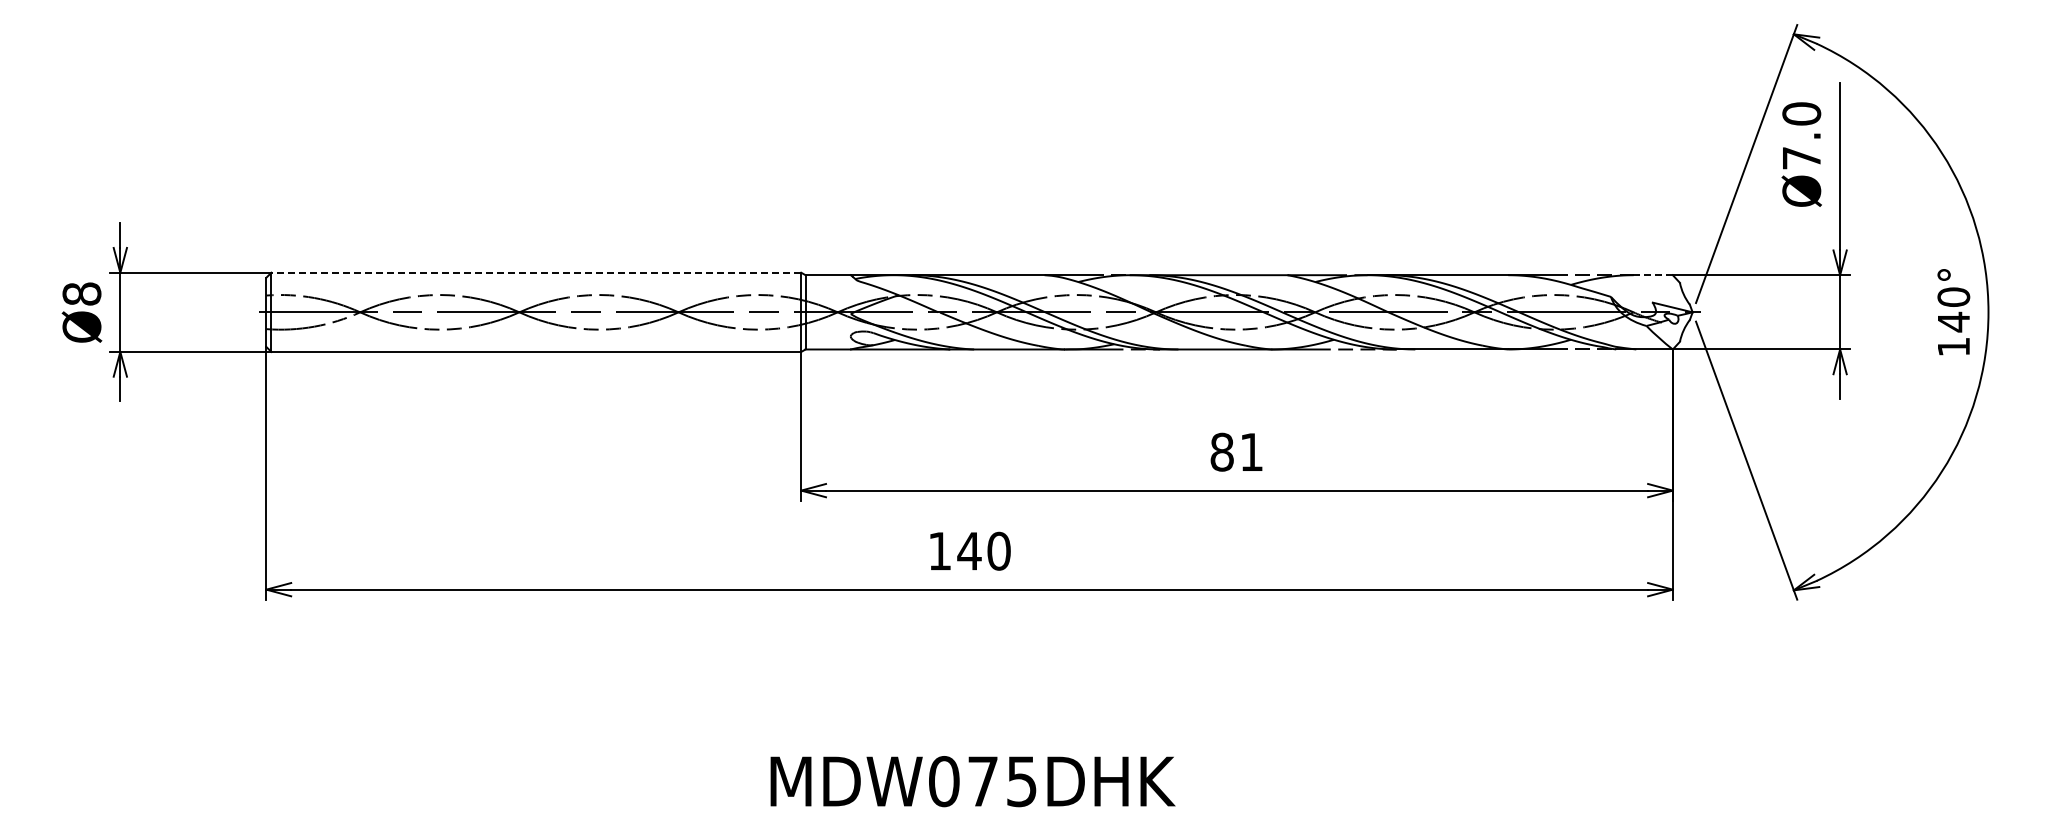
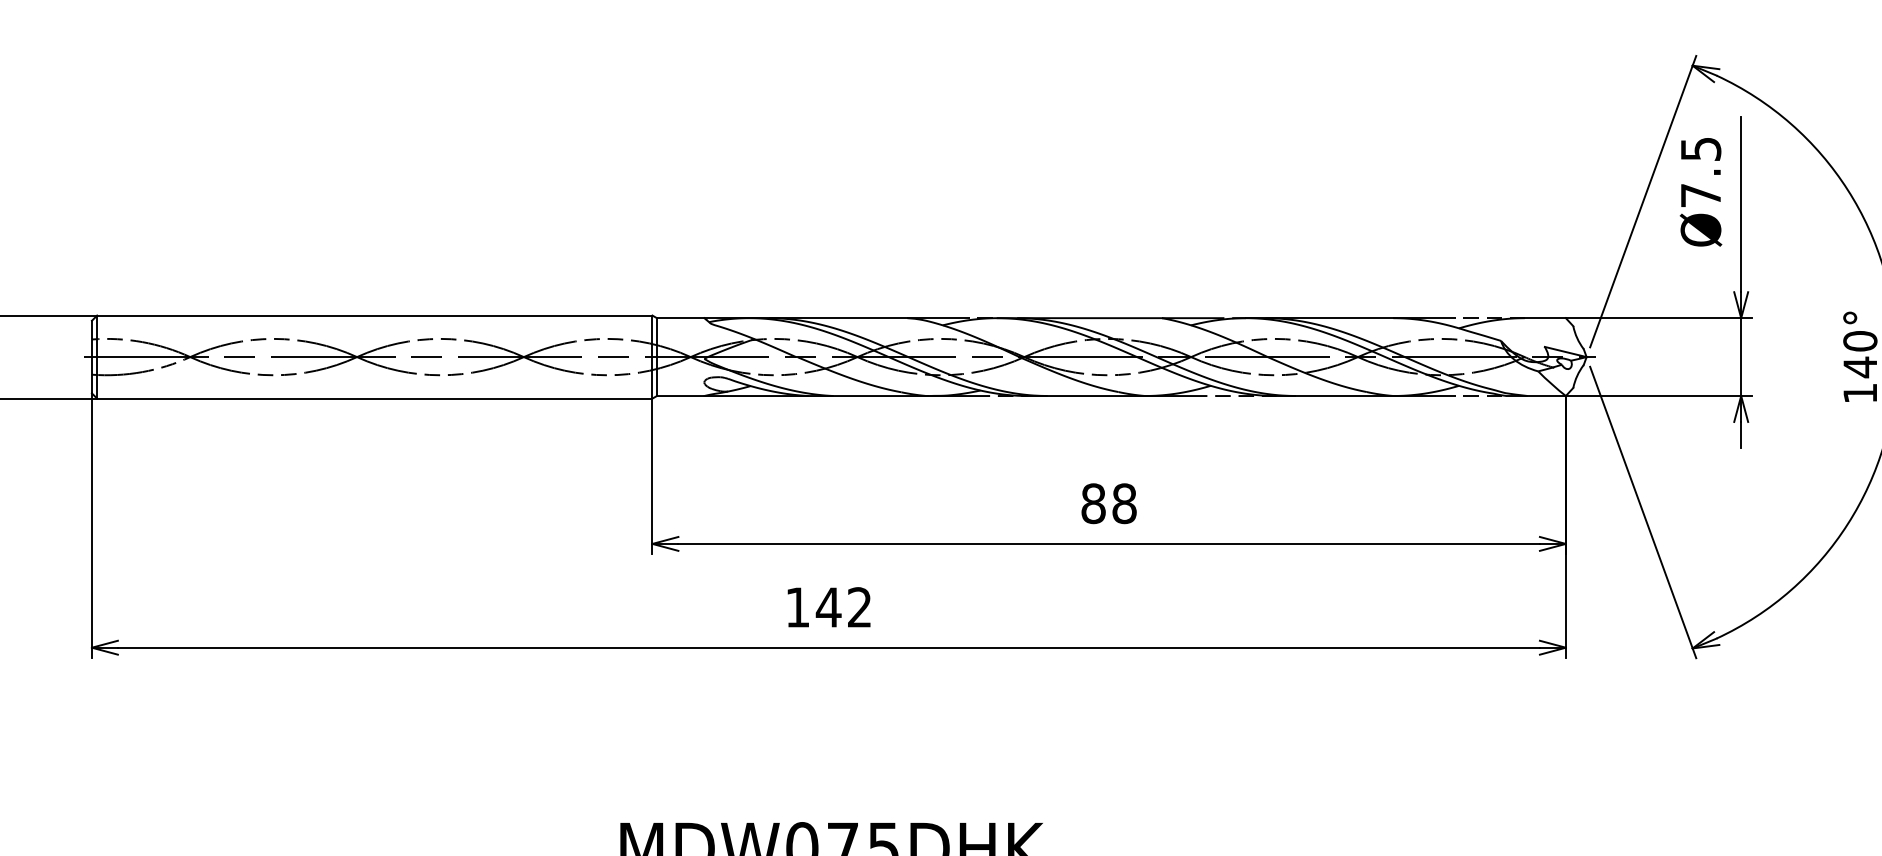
text: (1801, 113) -> (1700, 148), Ø7.0 -> Ø7.5
line: (536, 272) -> (374, 315), dashed -> solid
line: (1652, 275) -> (1544, 318), dashed -> solid
text: (1251, 451) -> (1124, 502), 81 -> 88
text: (998, 550) -> (859, 606), 140 -> 142

